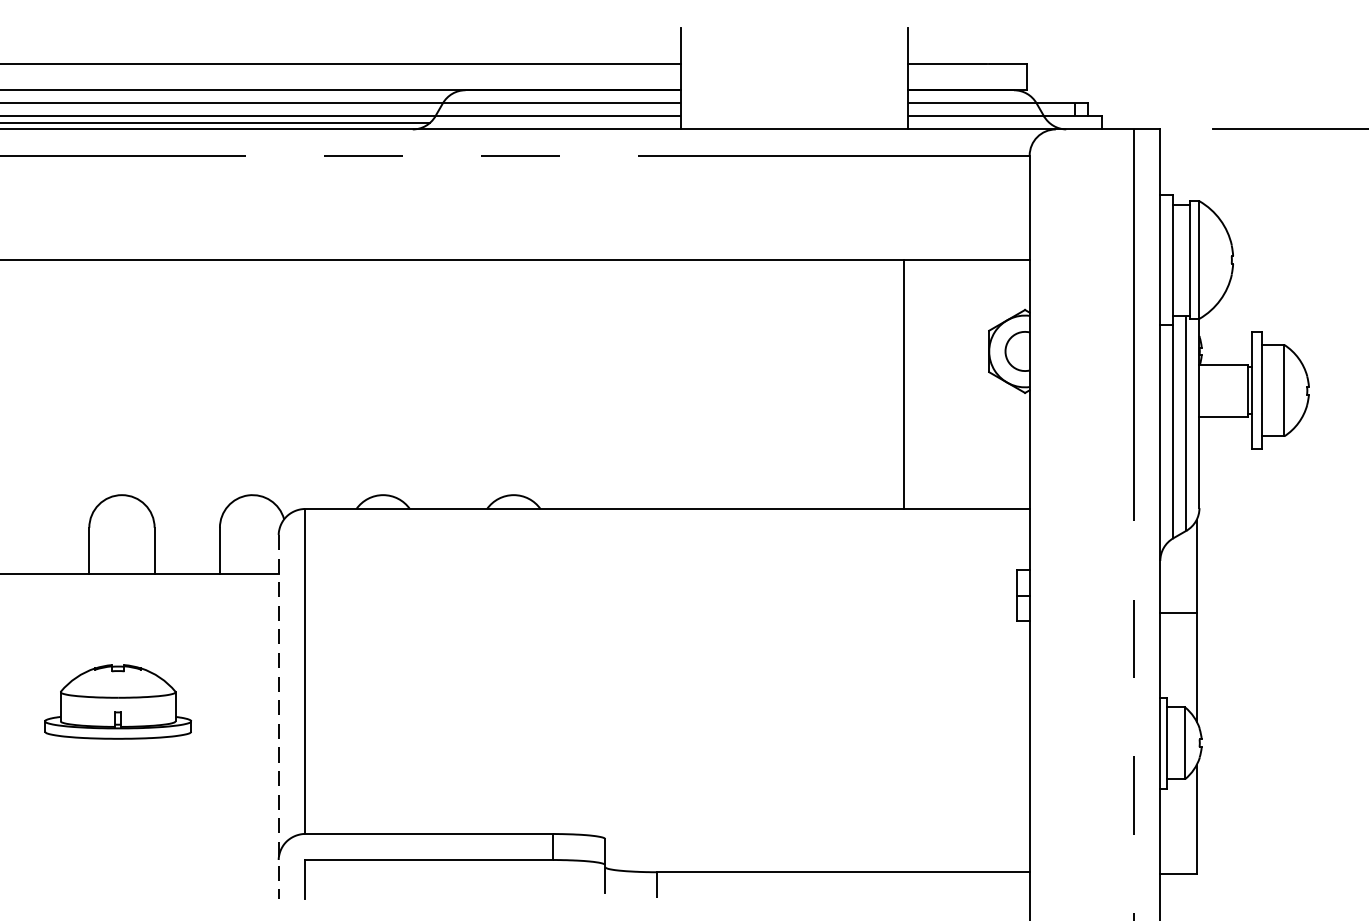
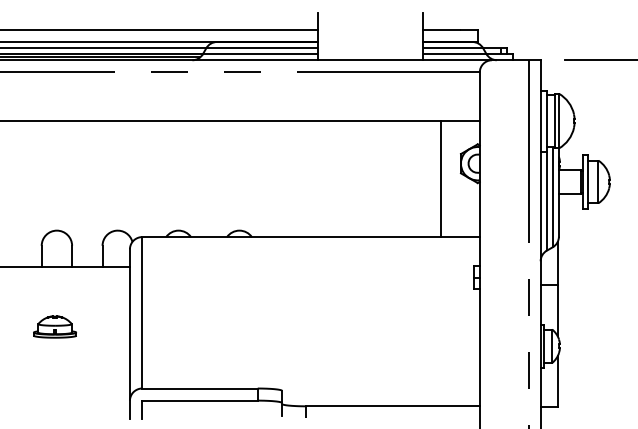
line: (904, 385) -> (441, 179), moved
part: (116, 700) -> (54, 326), size x0.62
line: (277, 715) -> (129, 333), dashed -> solid

